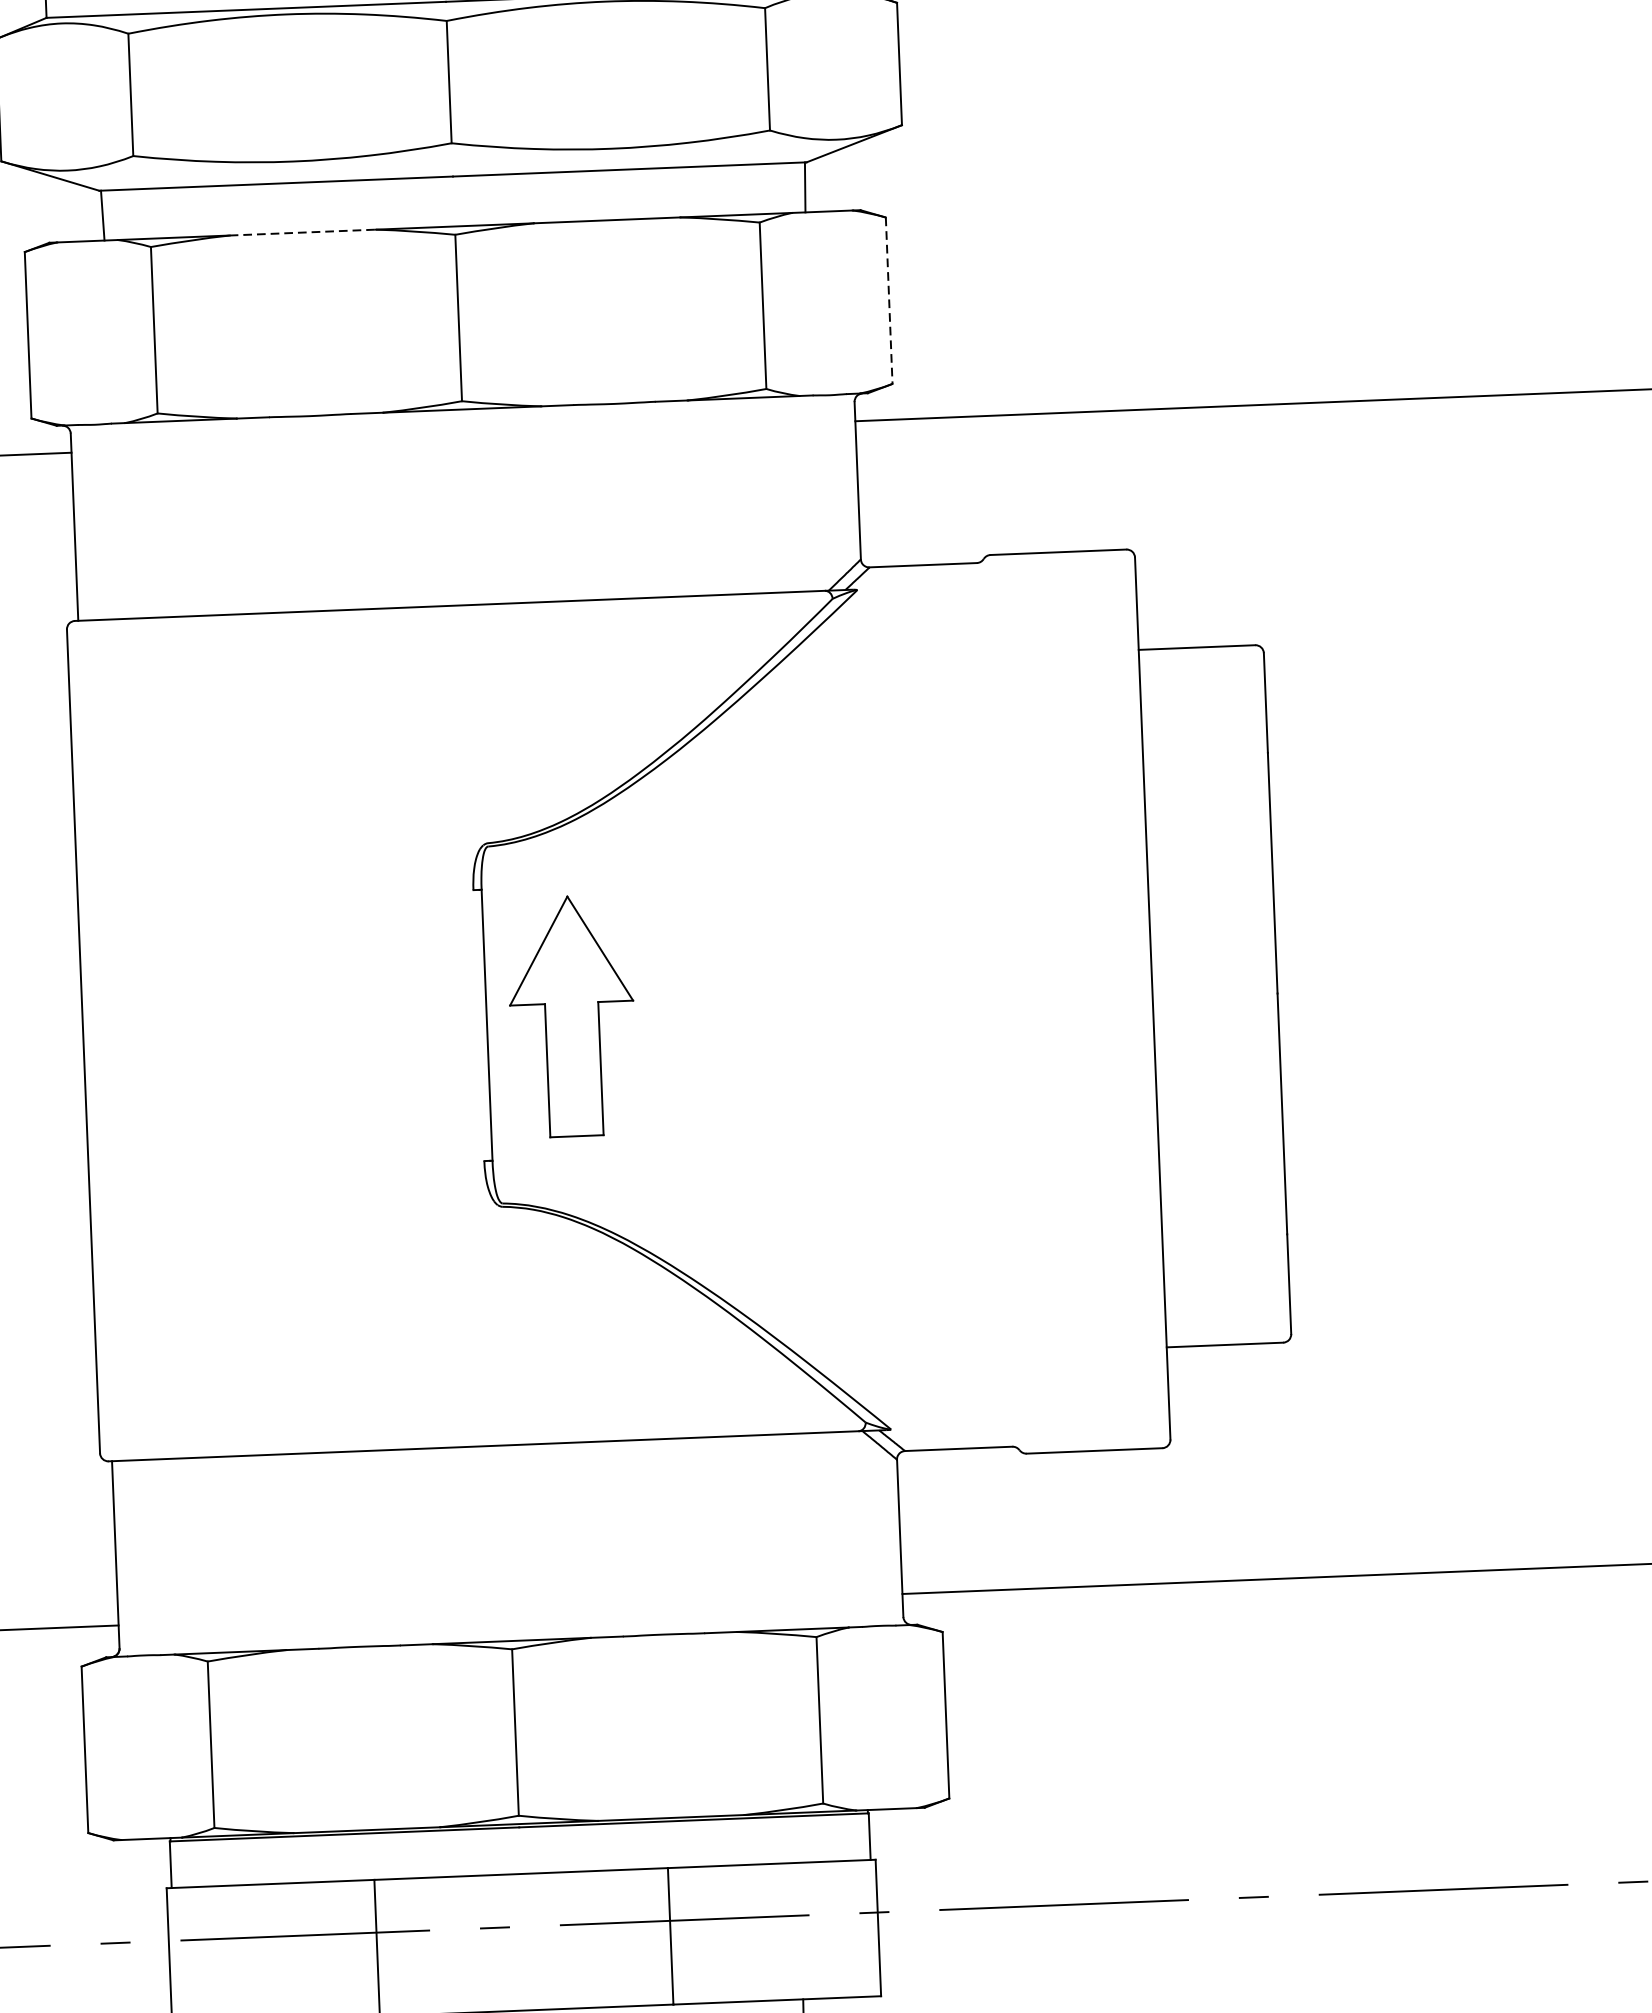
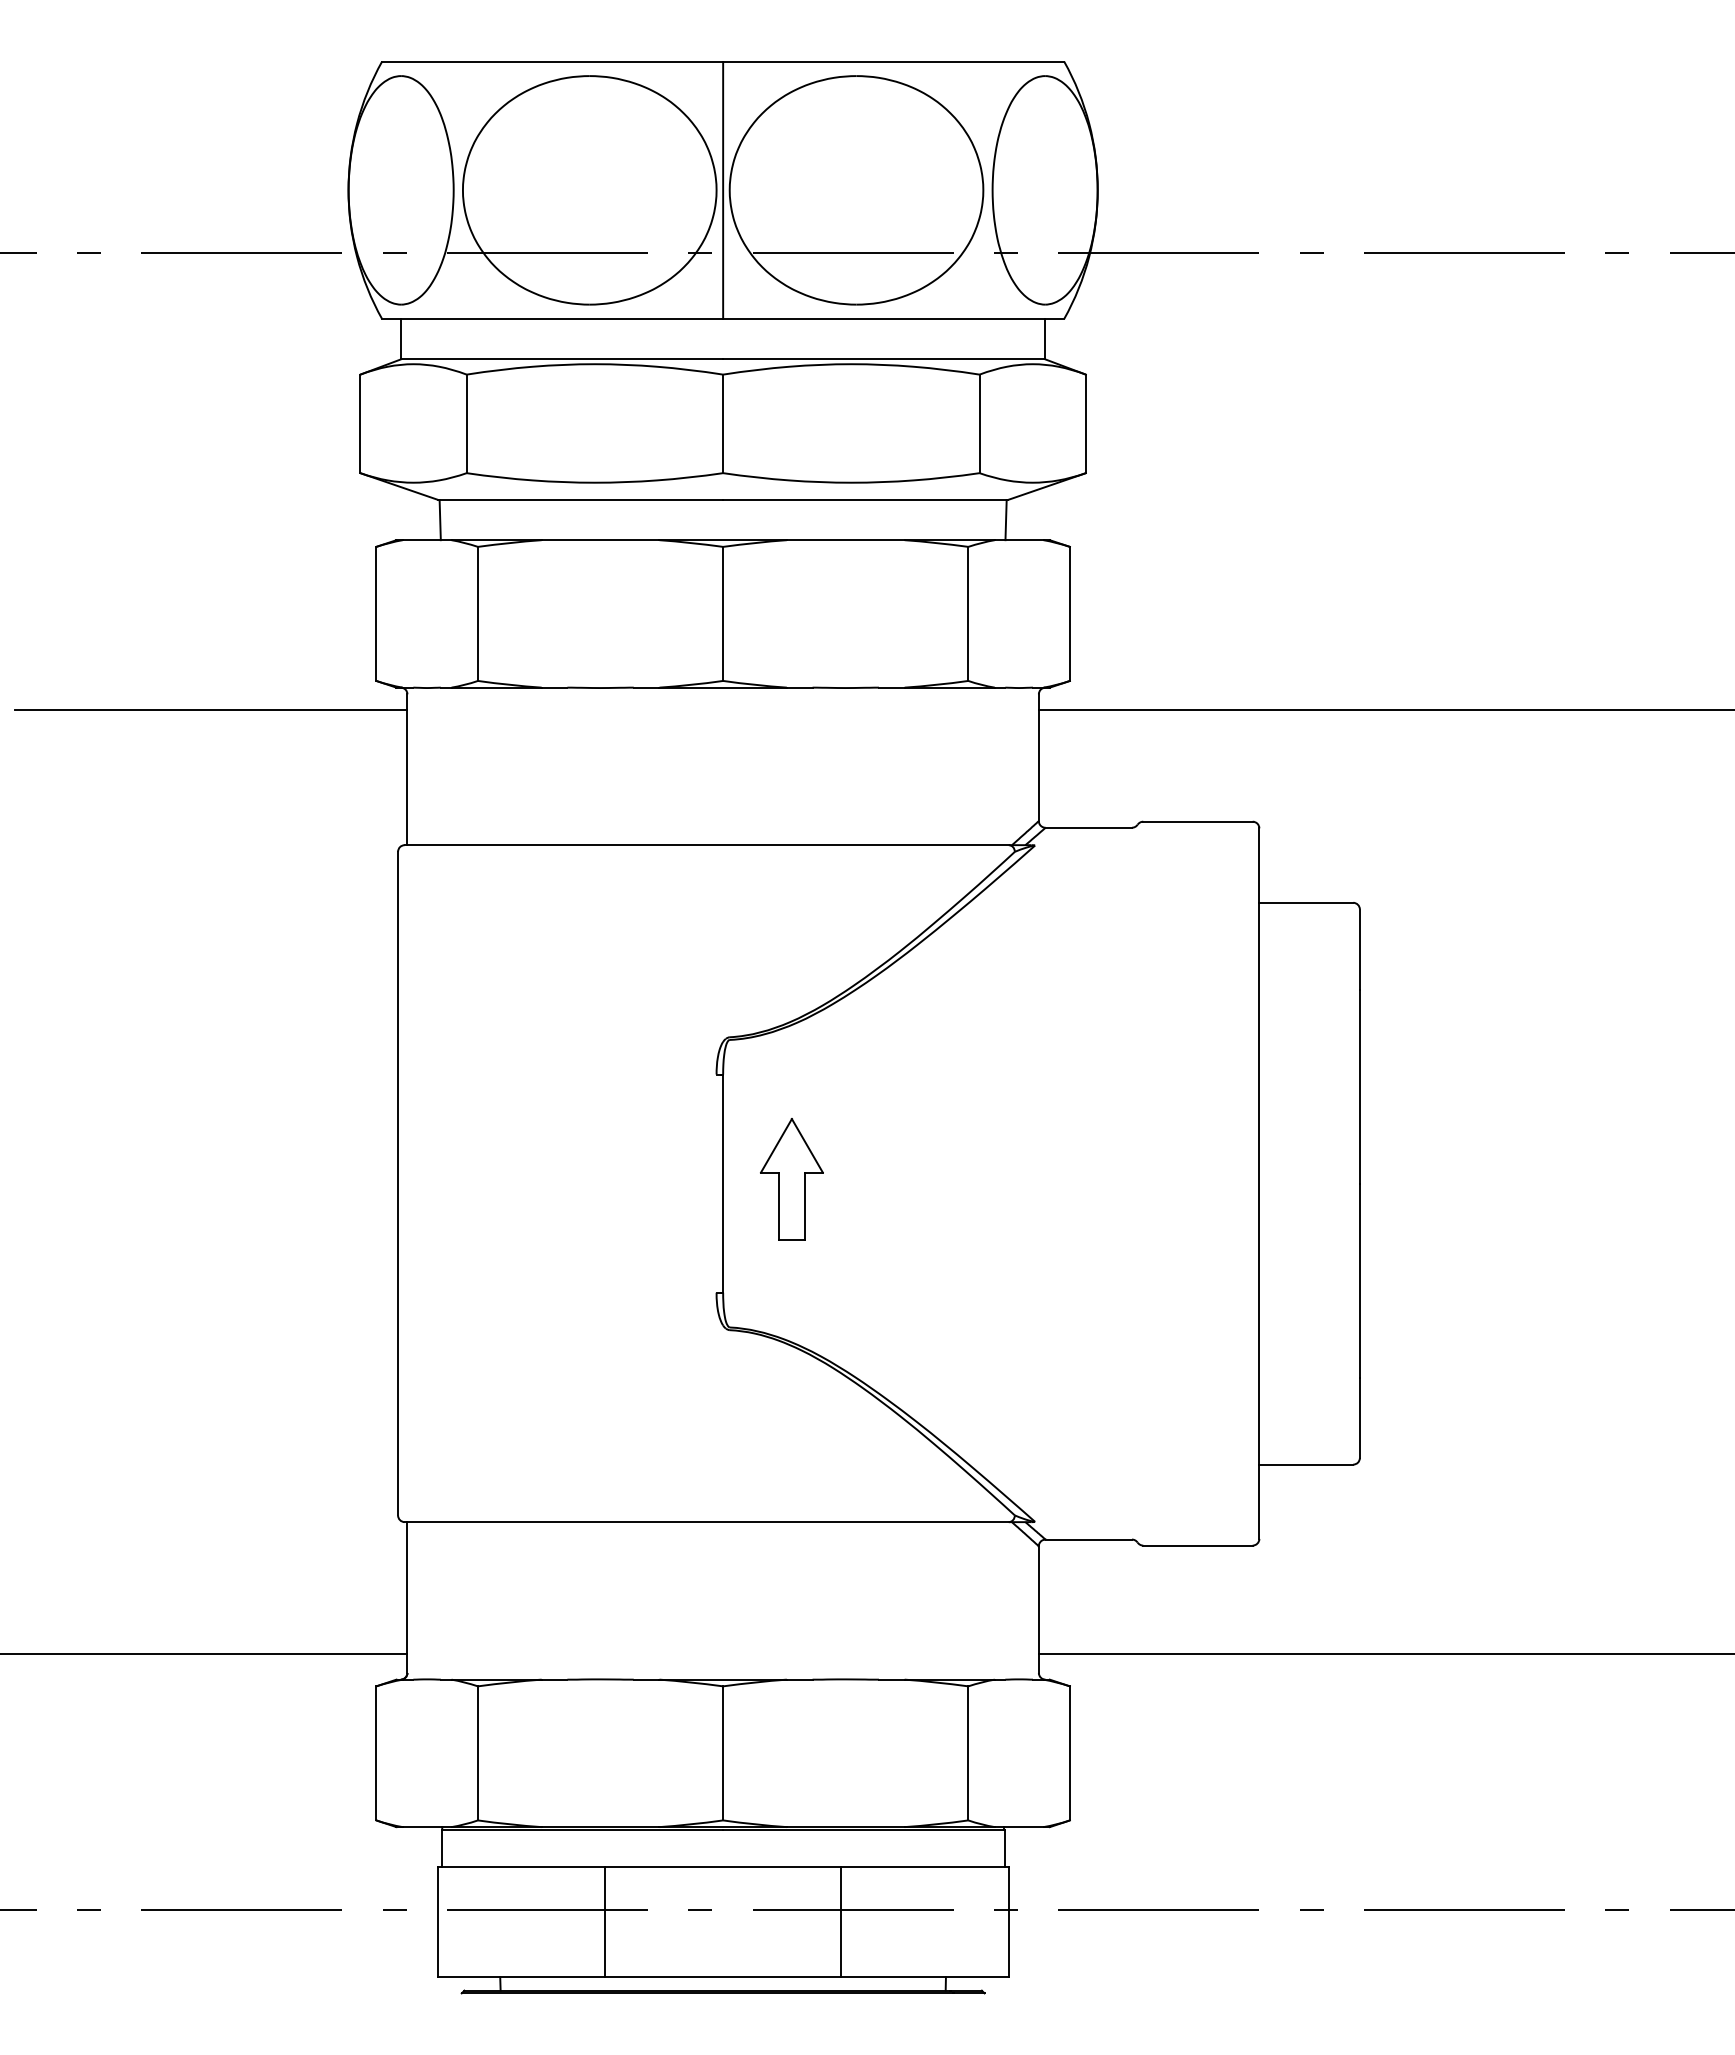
line: (302, 232) -> (600, 540), dashed -> solid
line: (888, 301) -> (1069, 614), dashed -> solid
part: (571, 1016) -> (791, 1179), size x0.62

